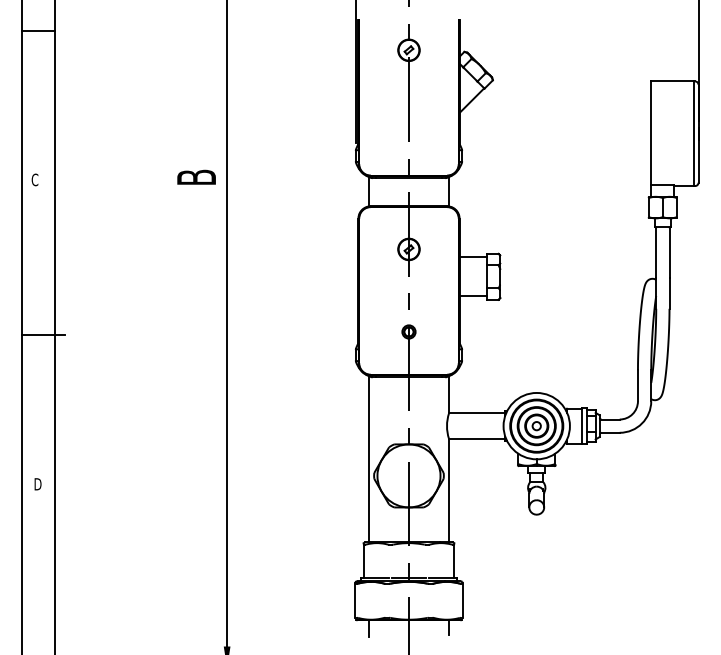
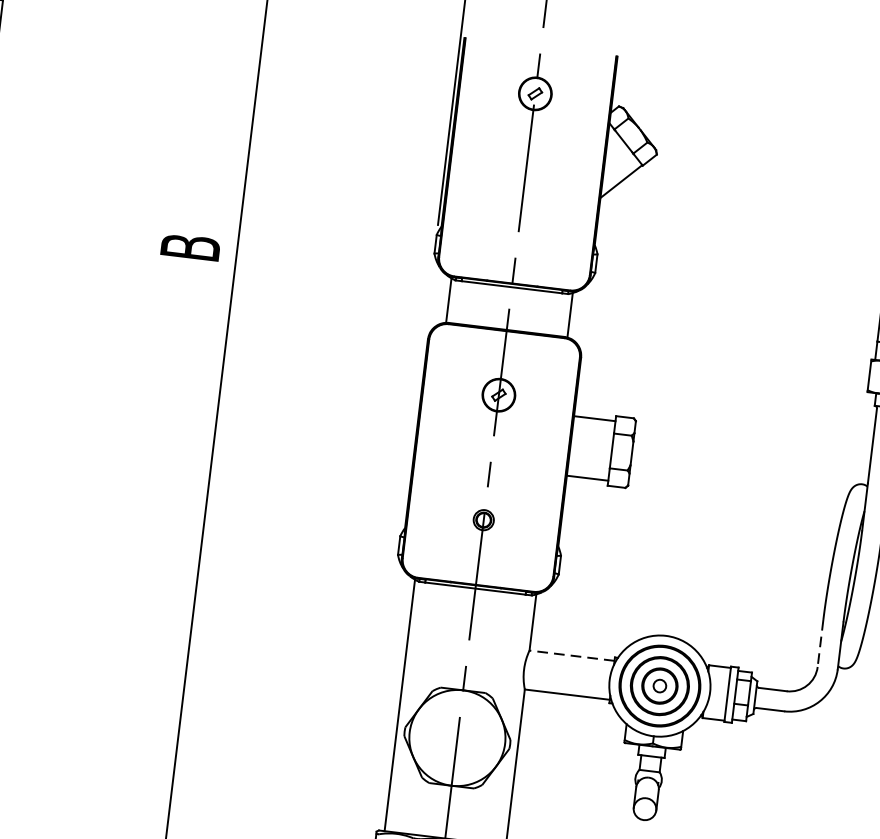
line: (637, 385) -> (819, 643), solid -> dashed
line: (476, 413) -> (571, 655), solid -> dashed

